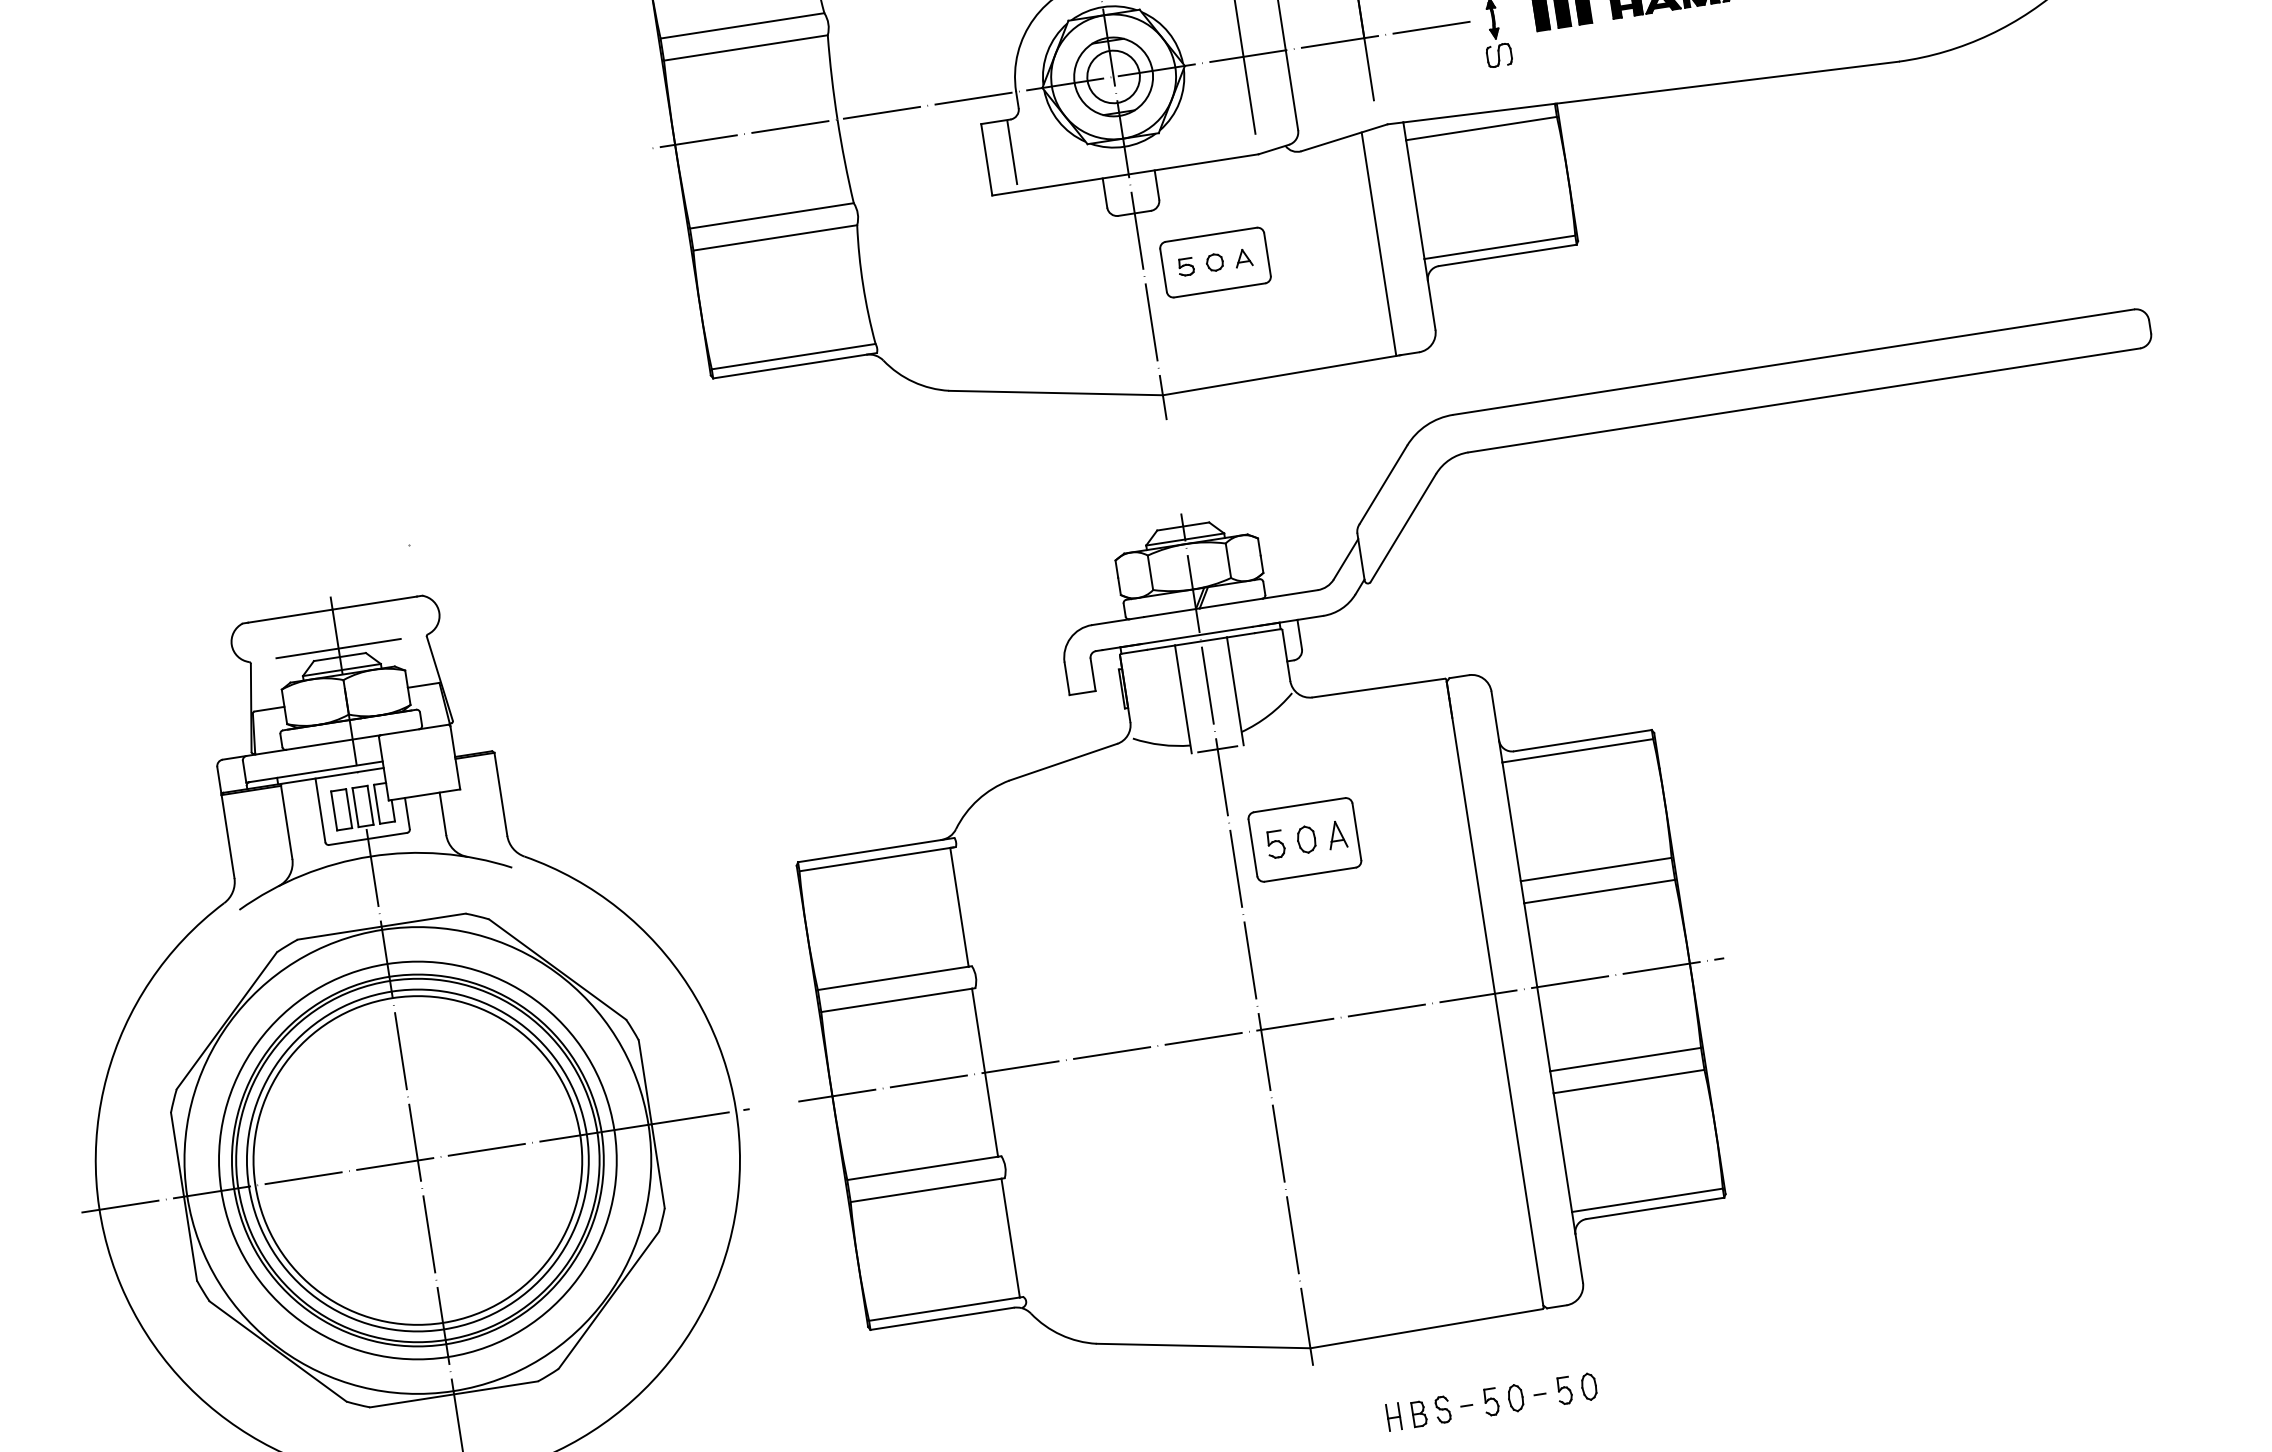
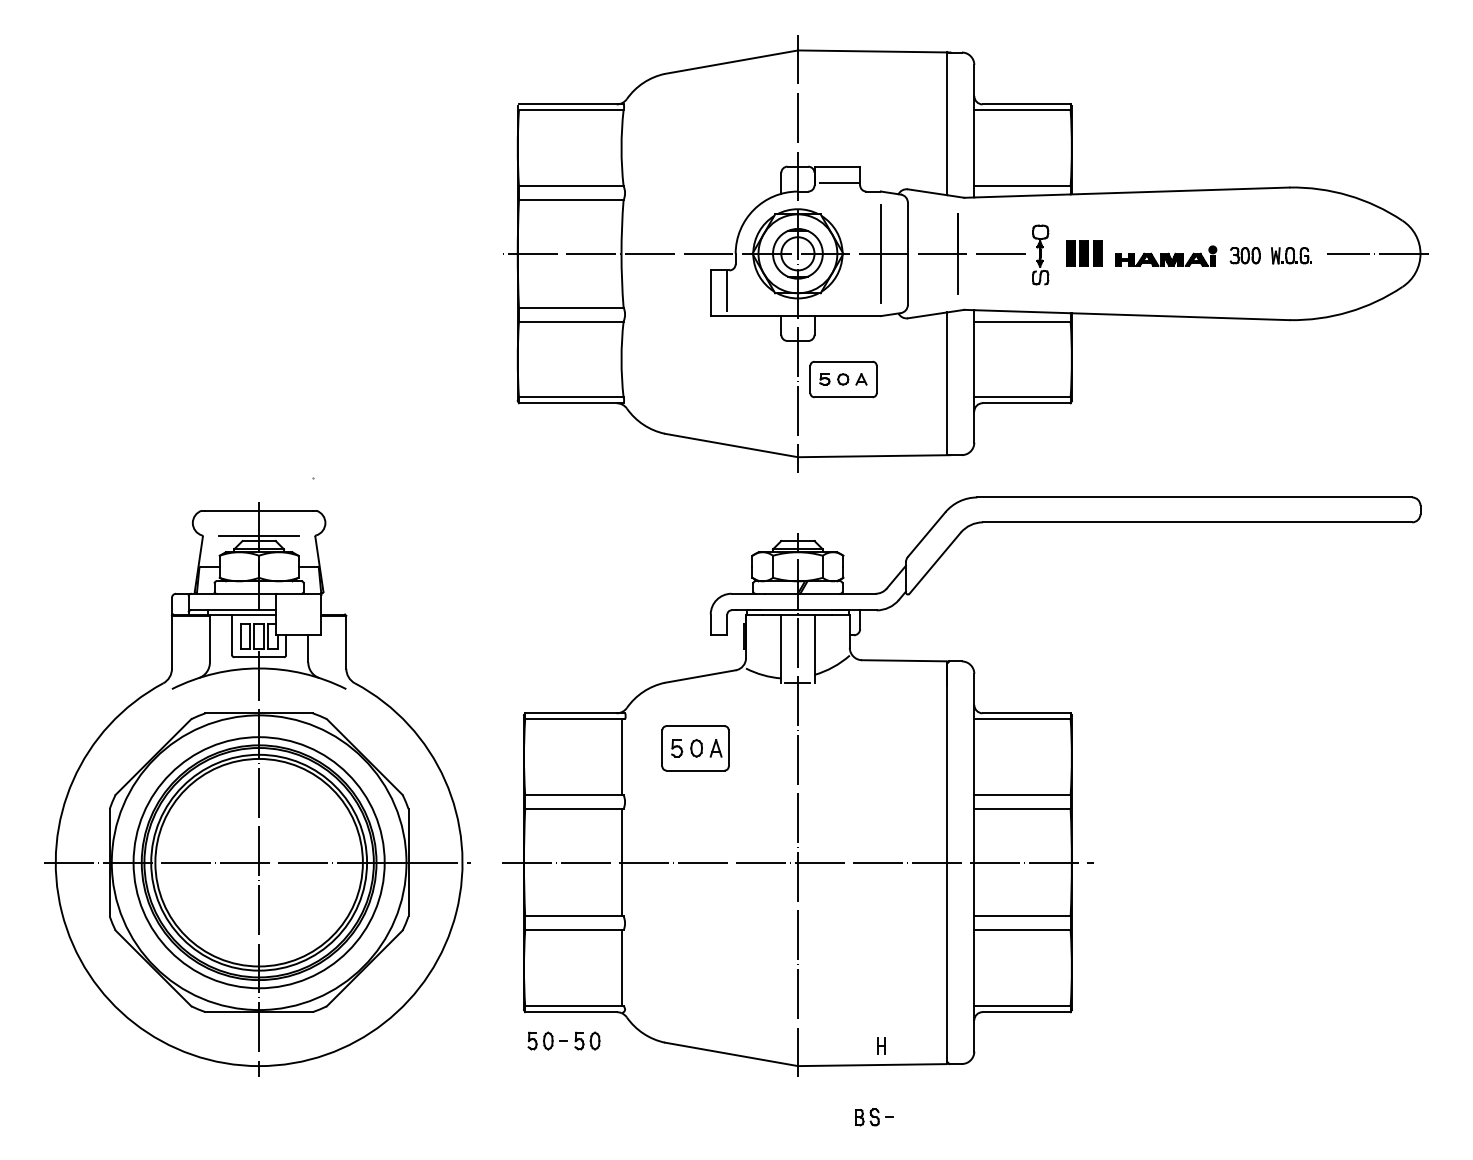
part: (1304, 840) -> (695, 748), moved
part: (1539, 1393) -> (563, 1040), moved
part: (1393, 1416) -> (881, 1045), moved

